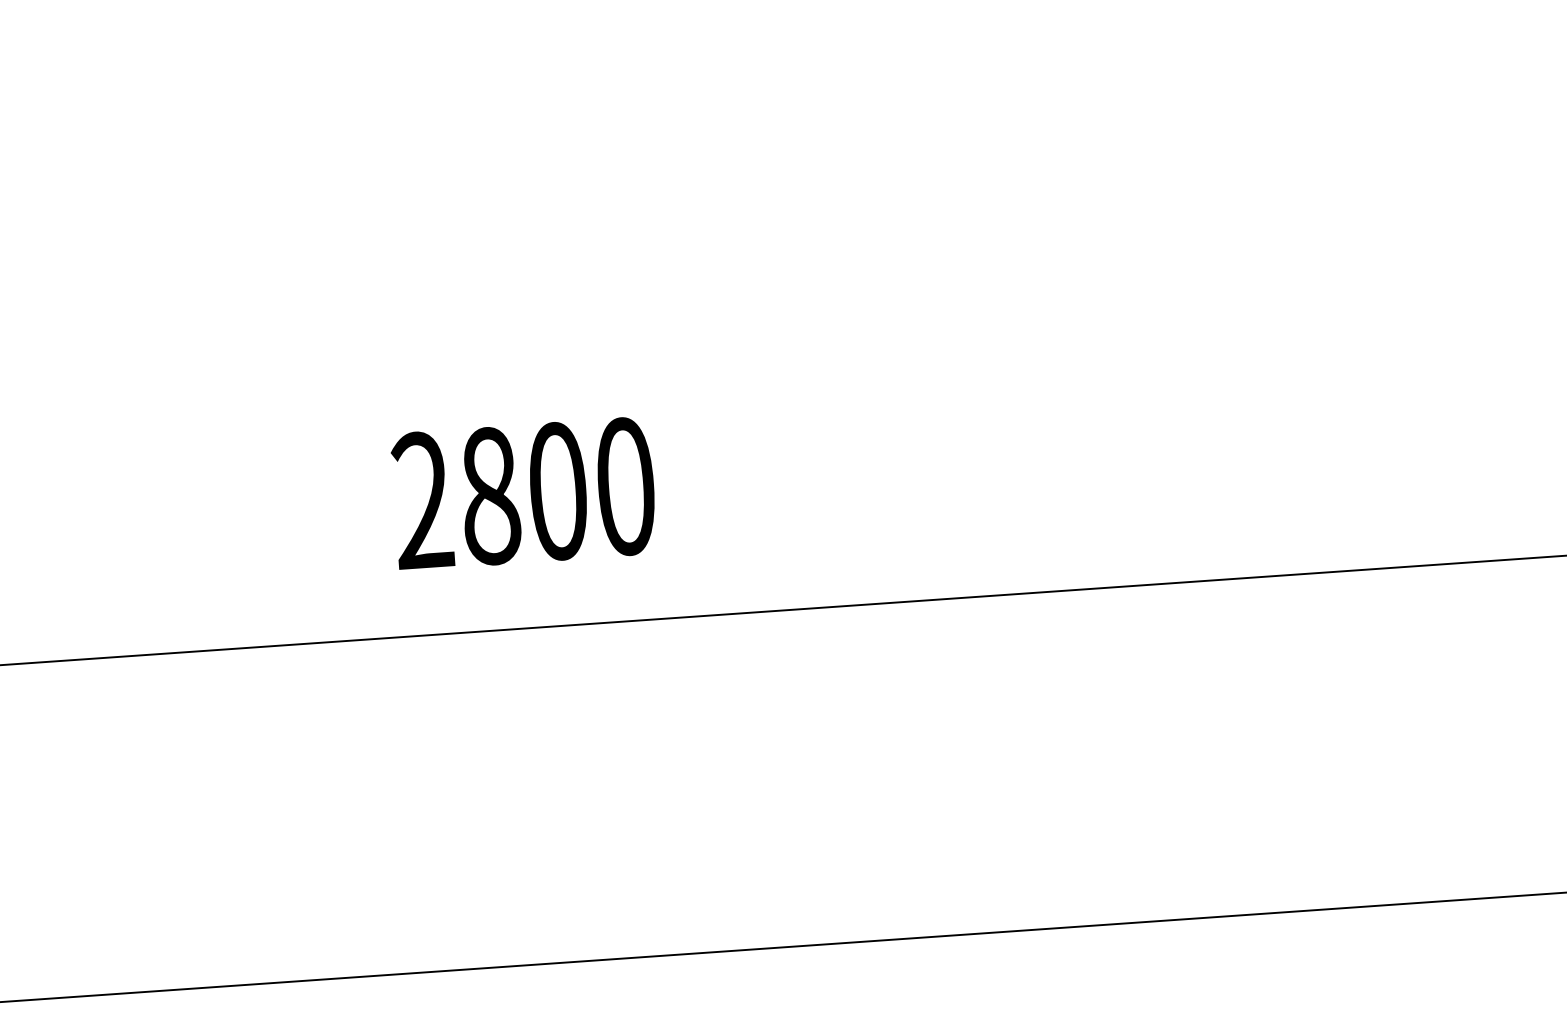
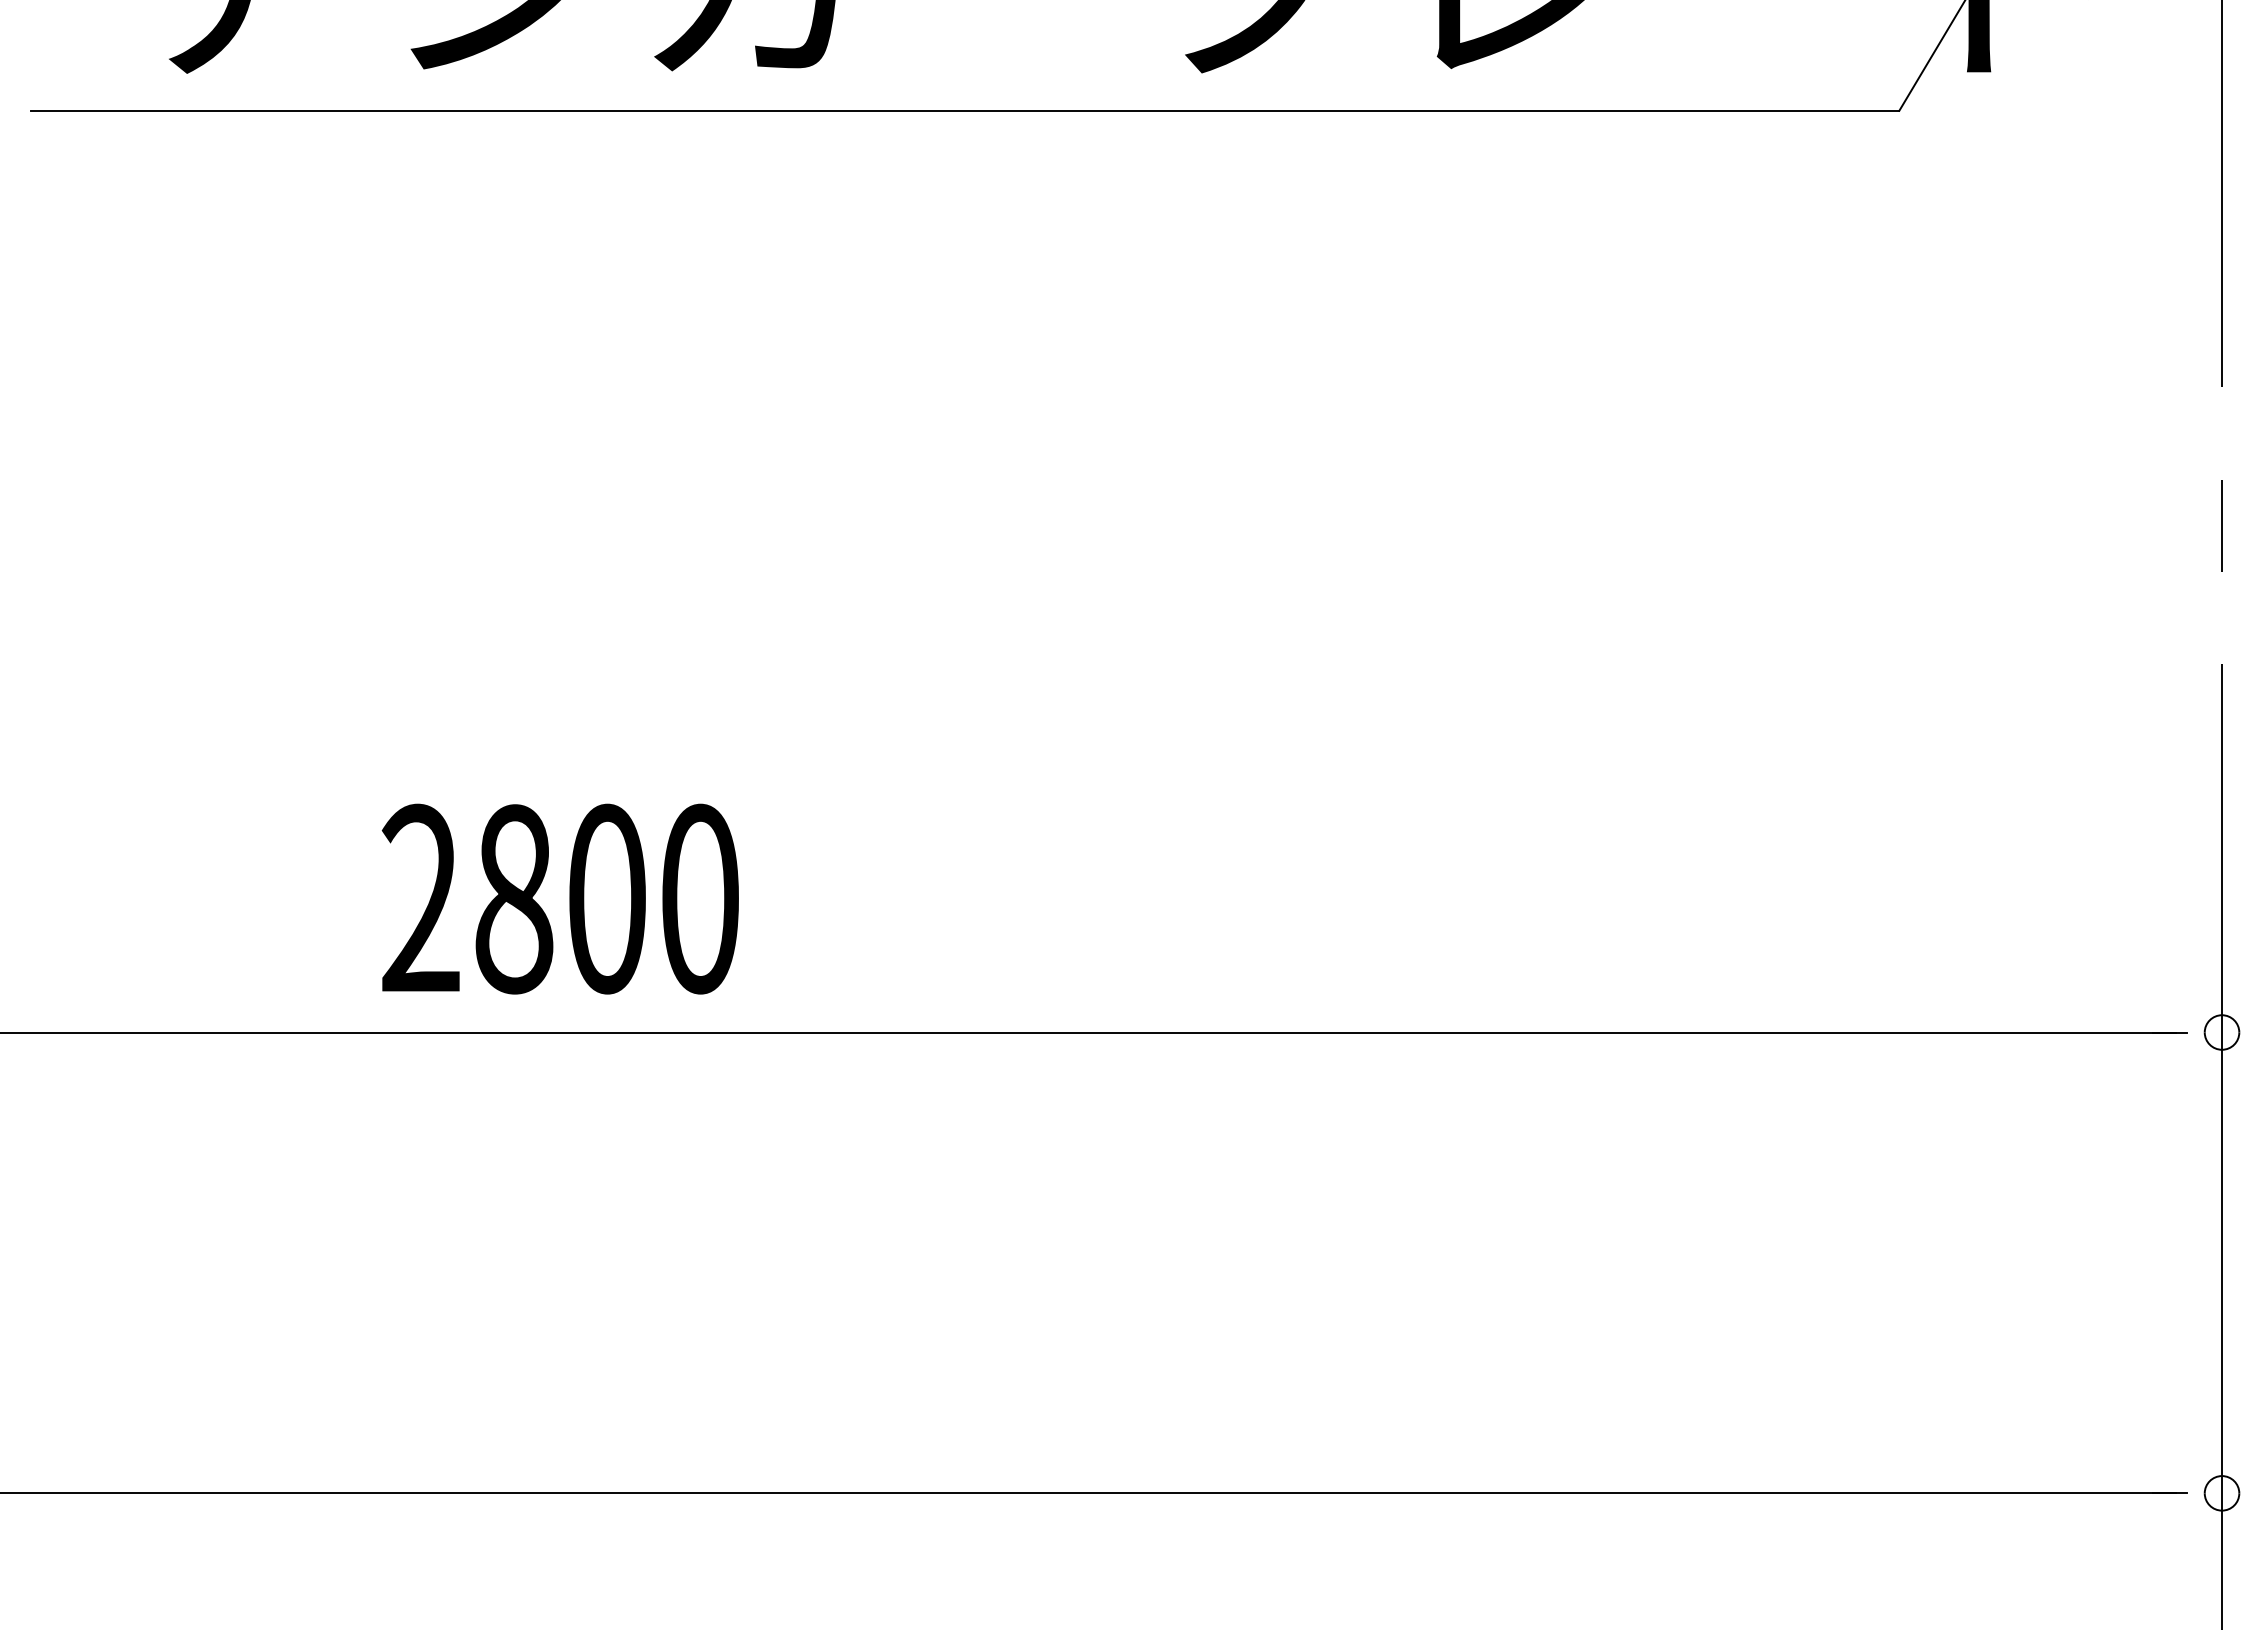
text: (523, 493) -> (559, 898), moved

